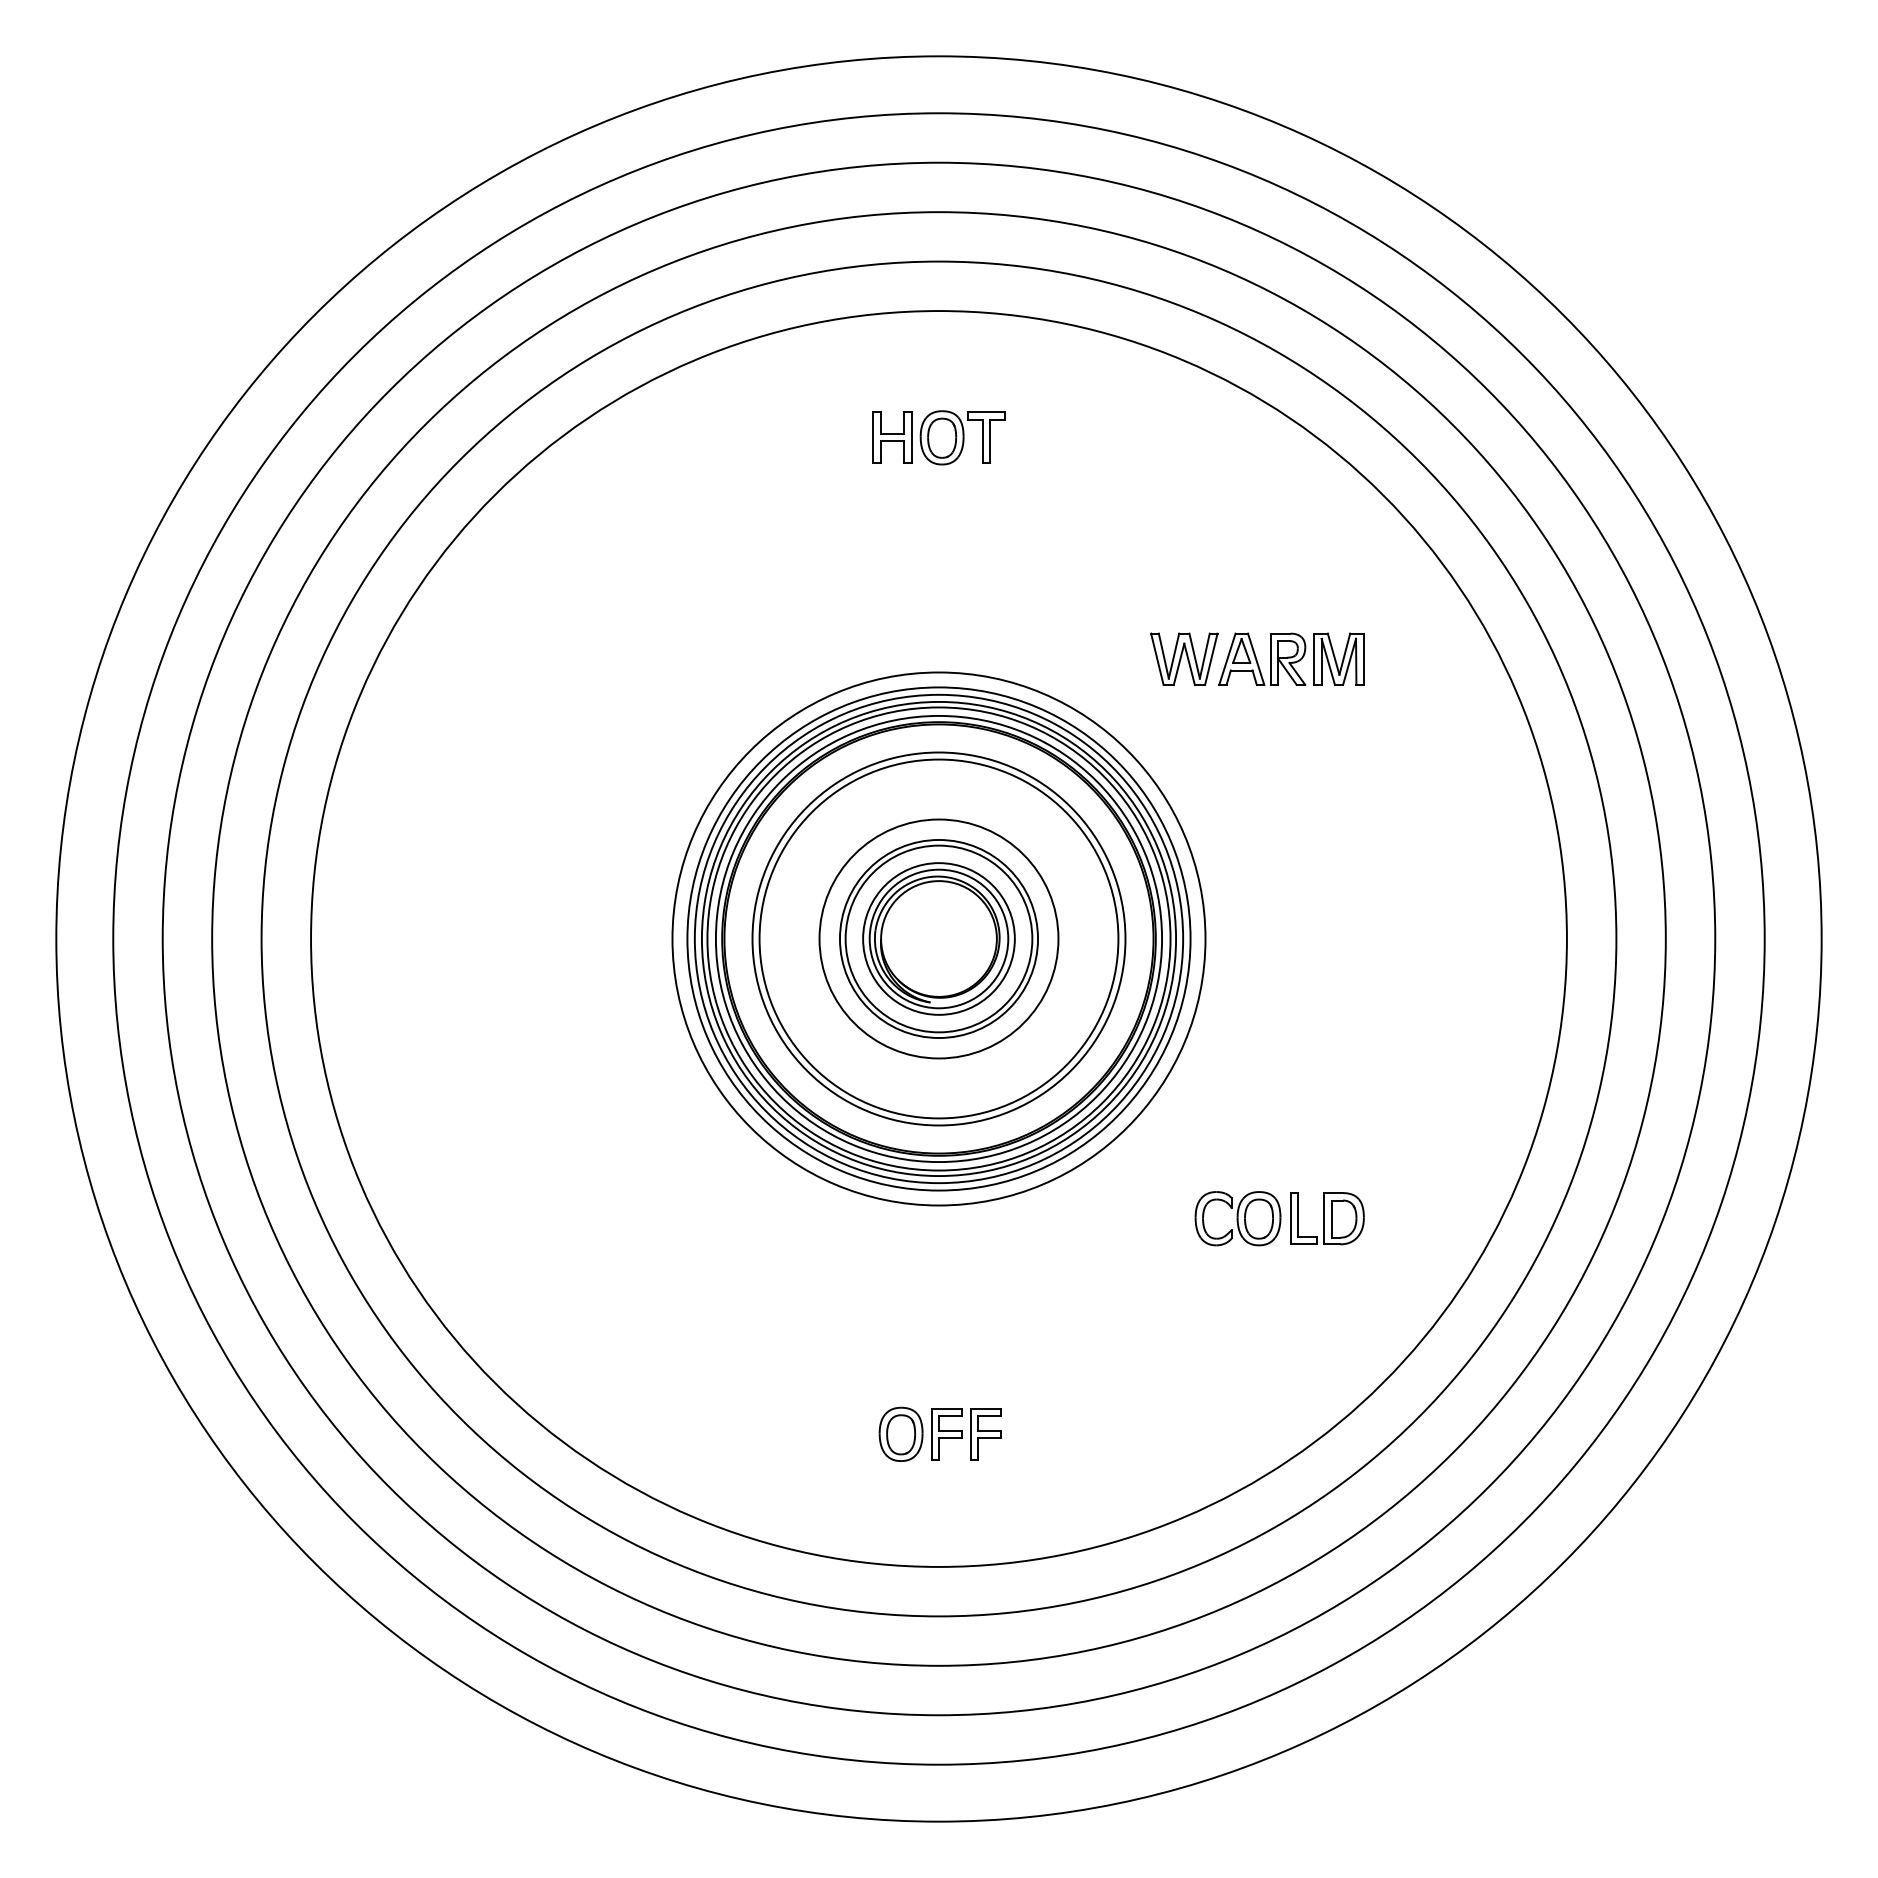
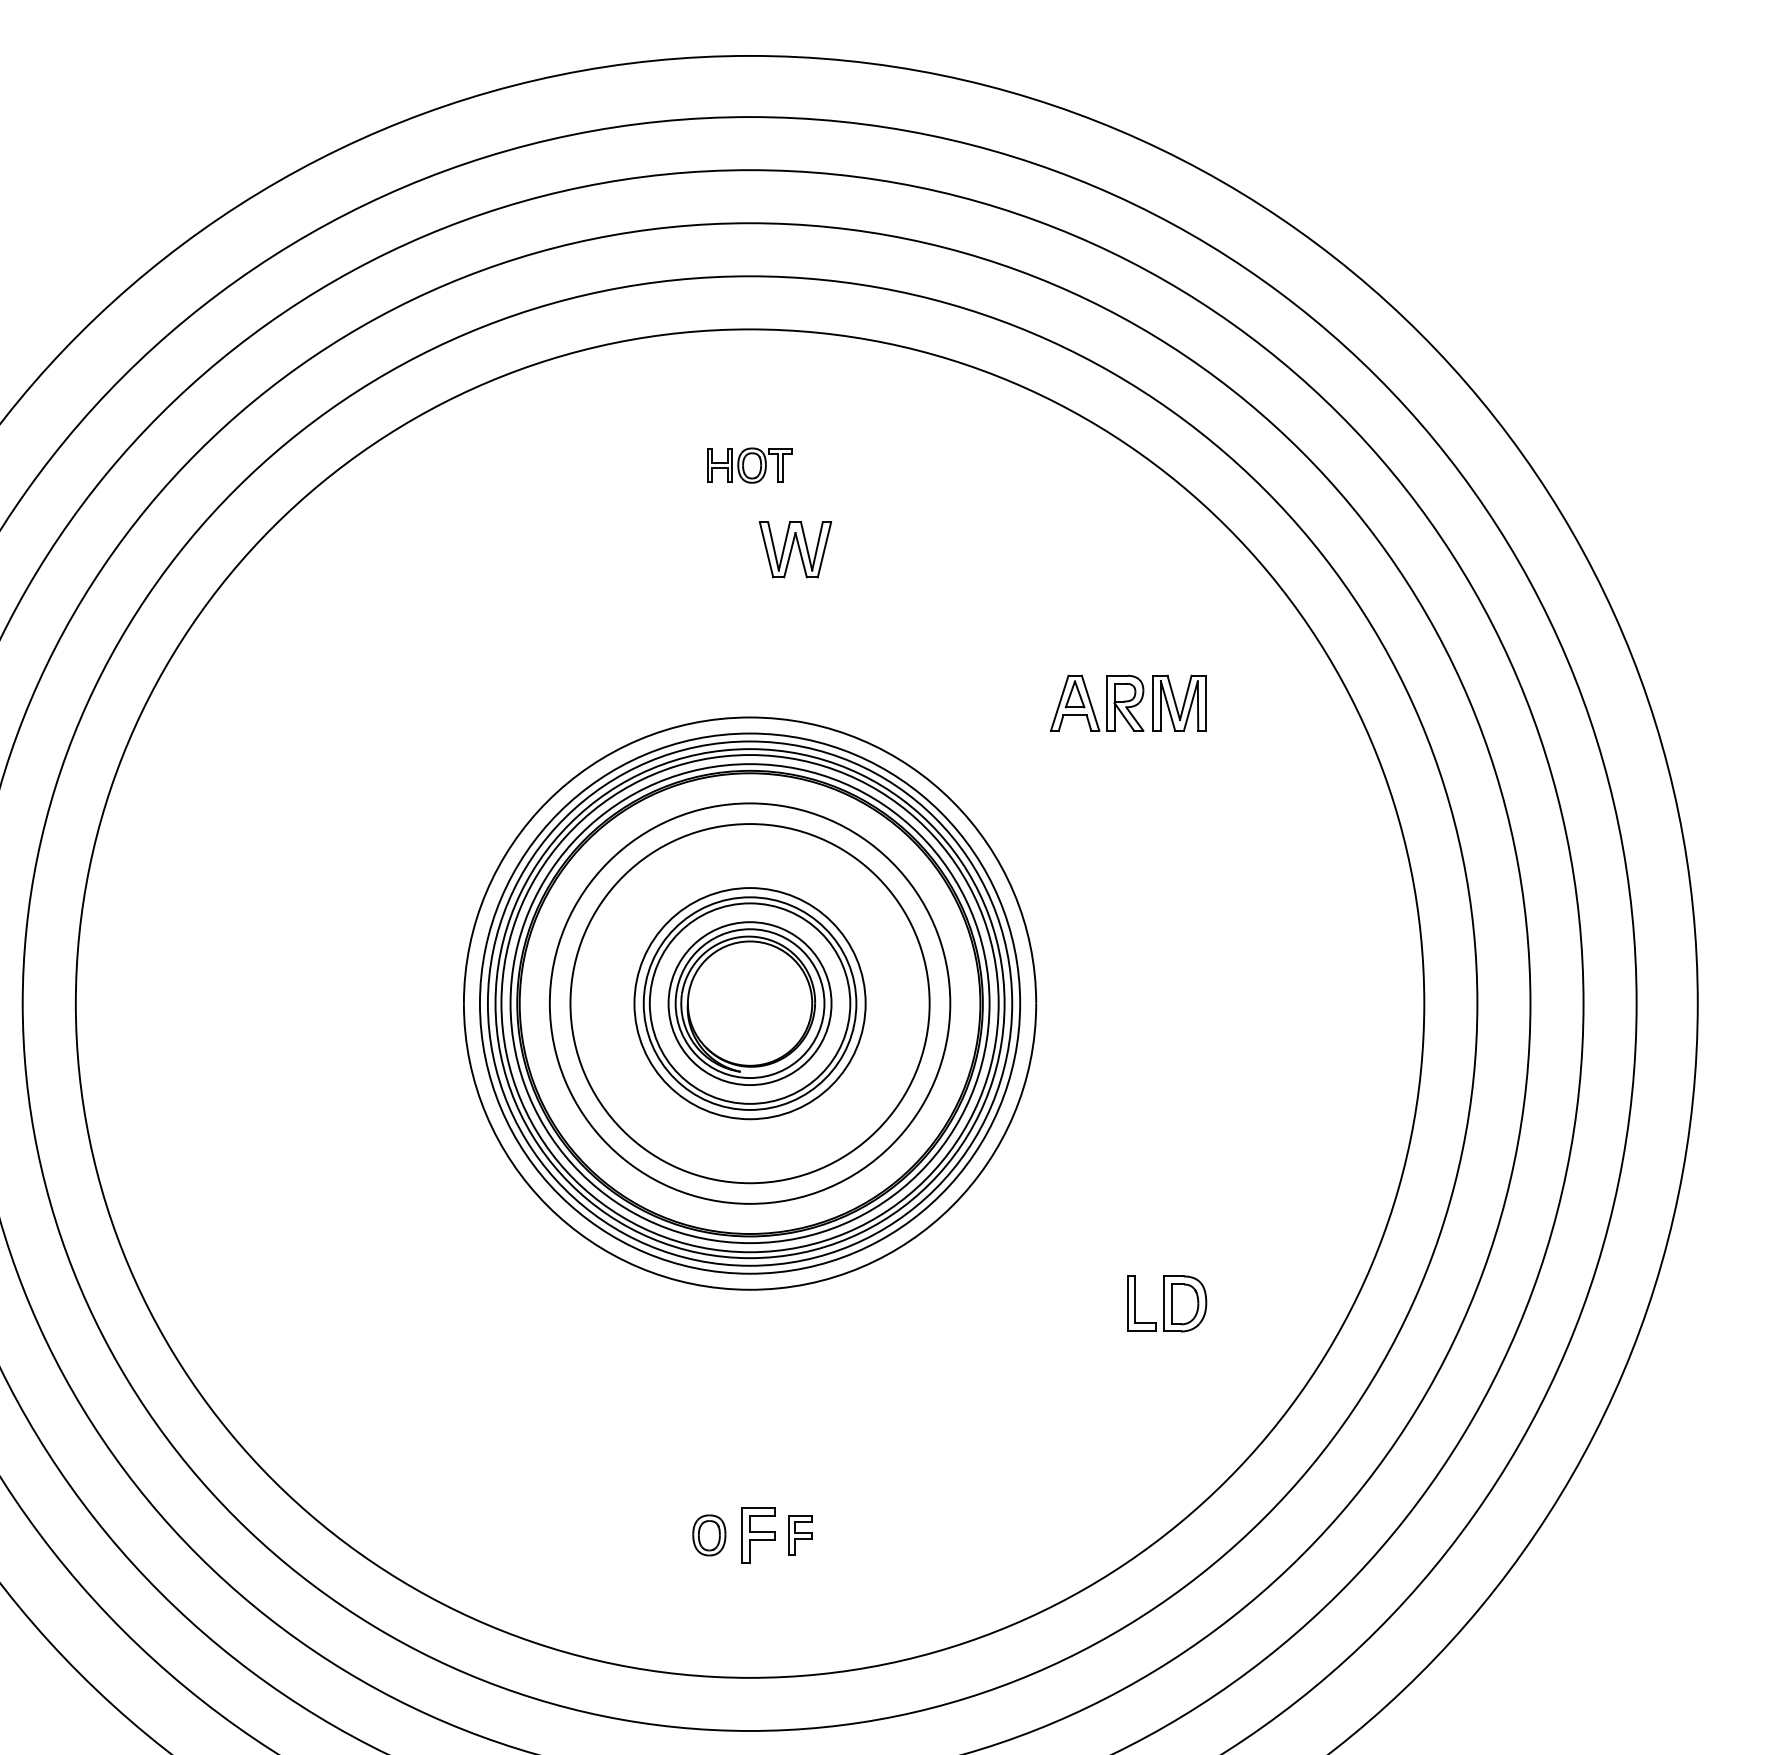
part: (938, 437) -> (749, 465), size x0.6
part: (1184, 658) -> (795, 548), moved
circle: (938, 938) -> (749, 1003), size x0.6
circle: (938, 938) -> (749, 1003), size x1.4
part: (1237, 1218) -> (1070, 1303), removed
part: (900, 1433) -> (708, 1534), size x0.7
part: (985, 1434) -> (799, 1535), size x0.7

